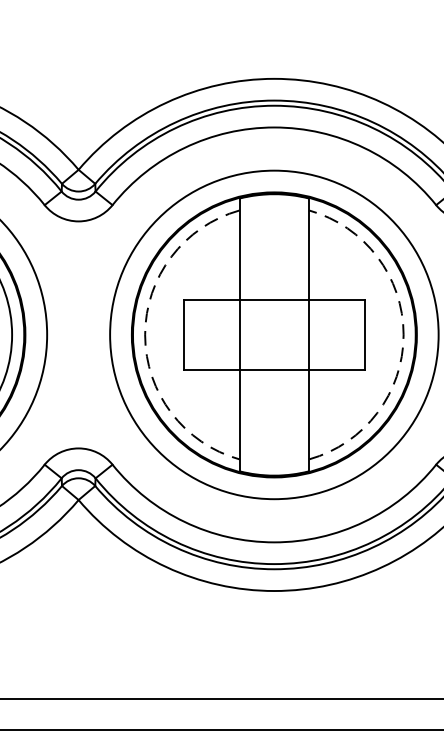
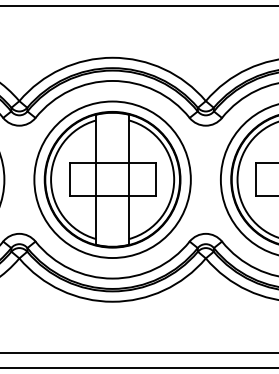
arc: (146, 334) -> (51, 179), dashed -> solid
arc: (404, 334) -> (174, 179), dashed -> solid

